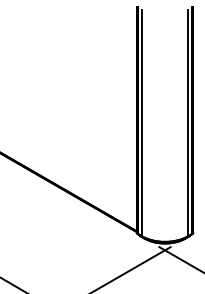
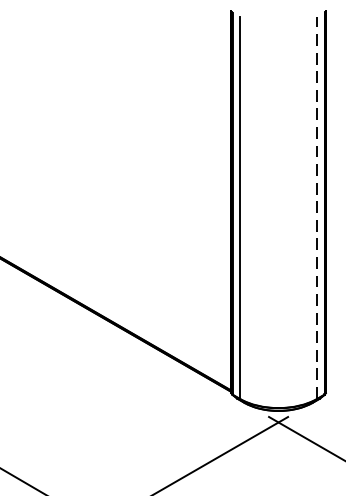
line: (187, 122) -> (316, 206), solid -> dashed

